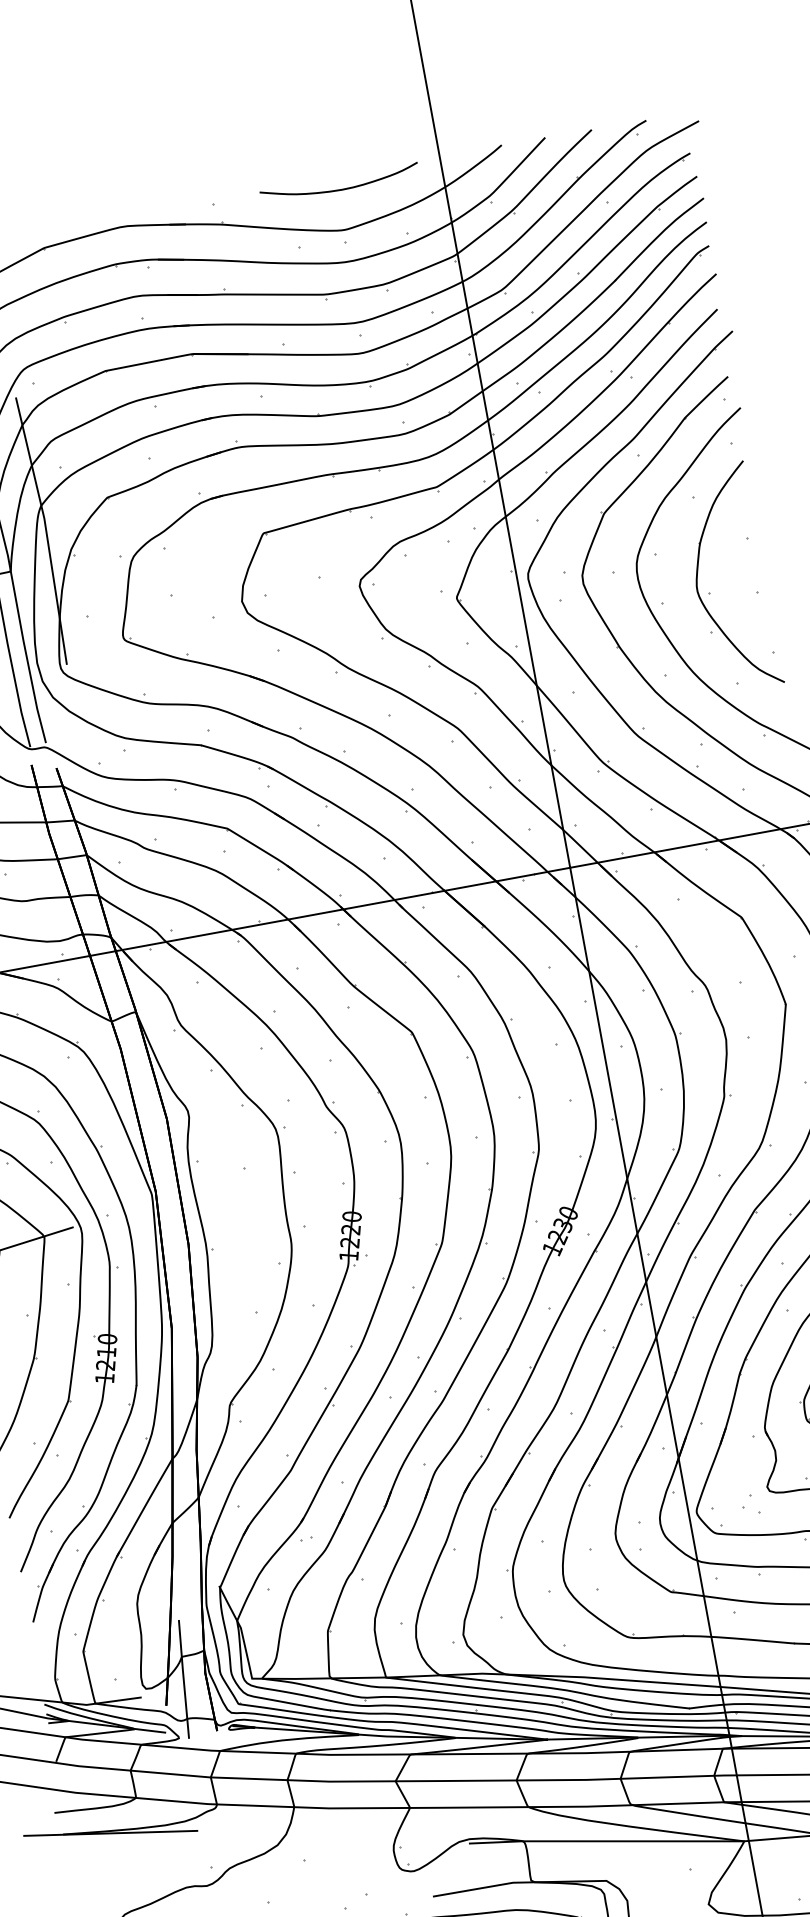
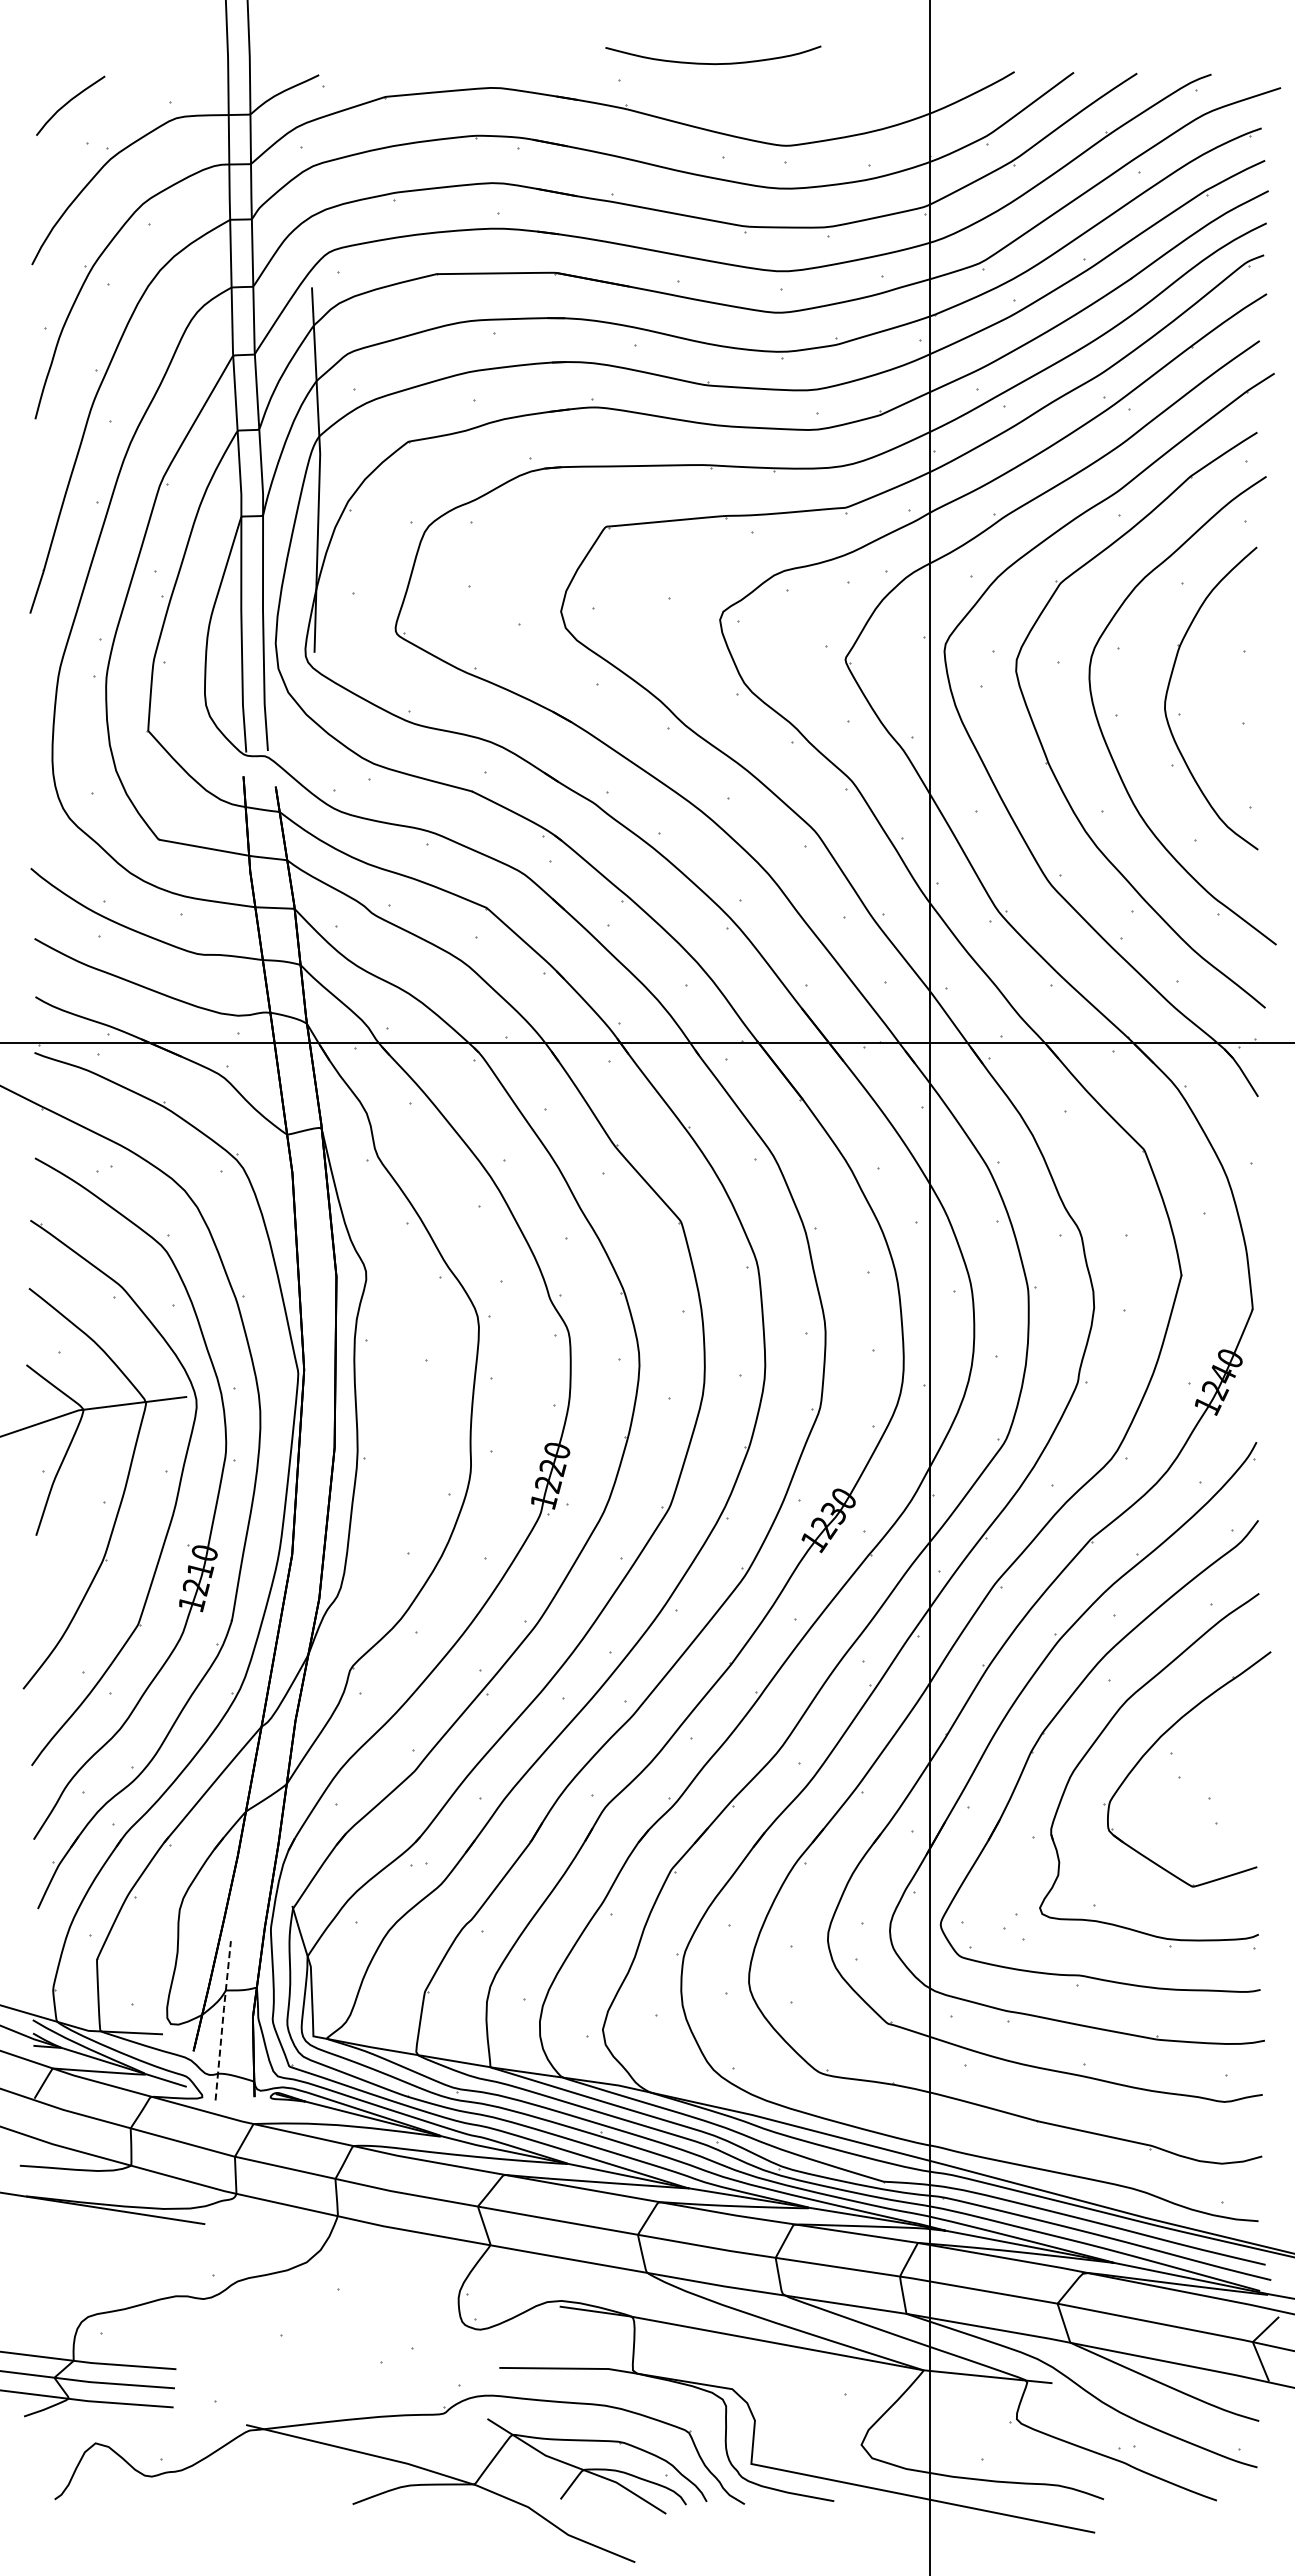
curve: (340, 189) -> (713, 63), moved
line: (183, 1679) -> (222, 2020), solid -> dashed

